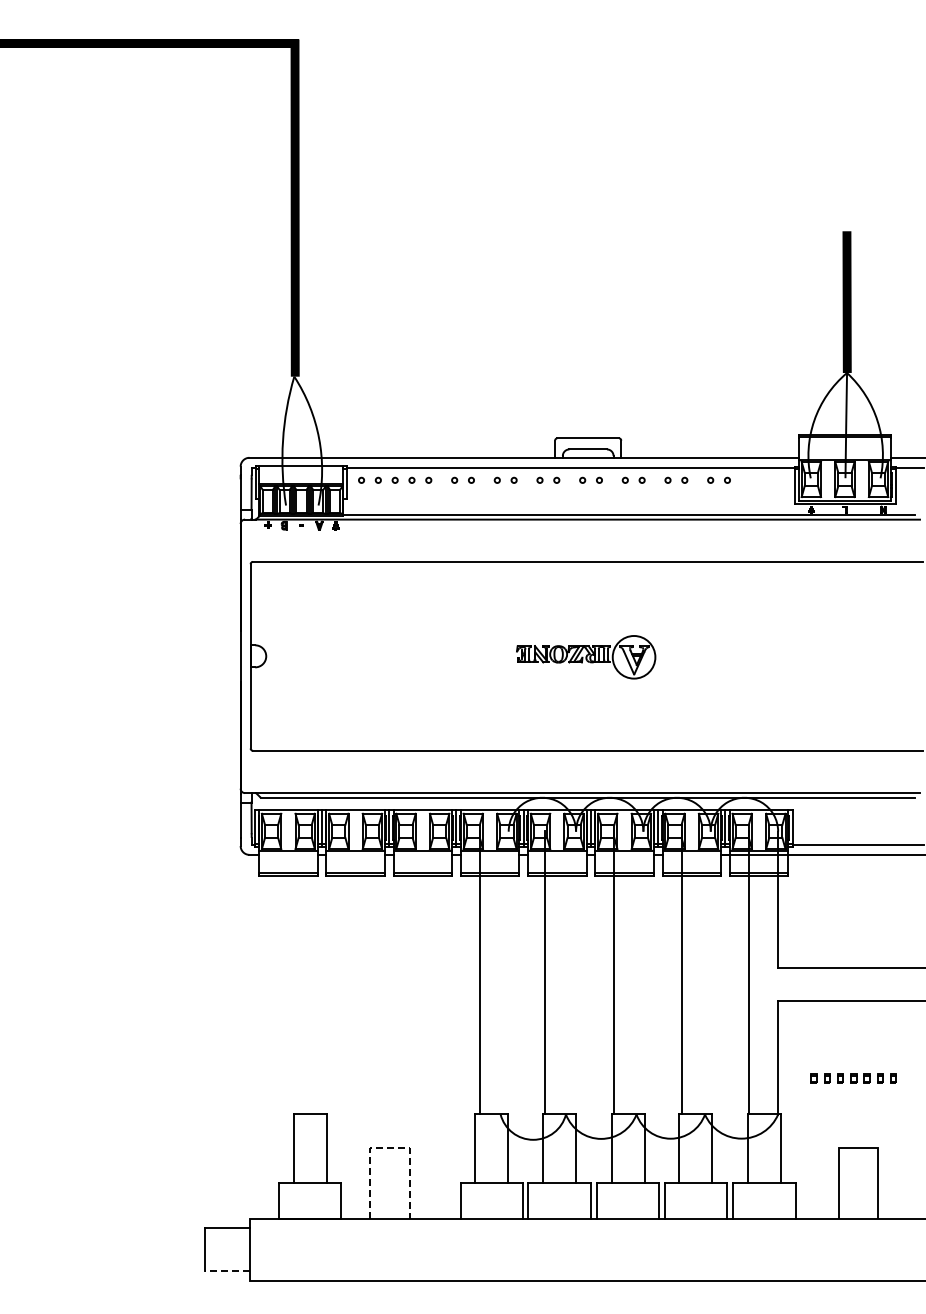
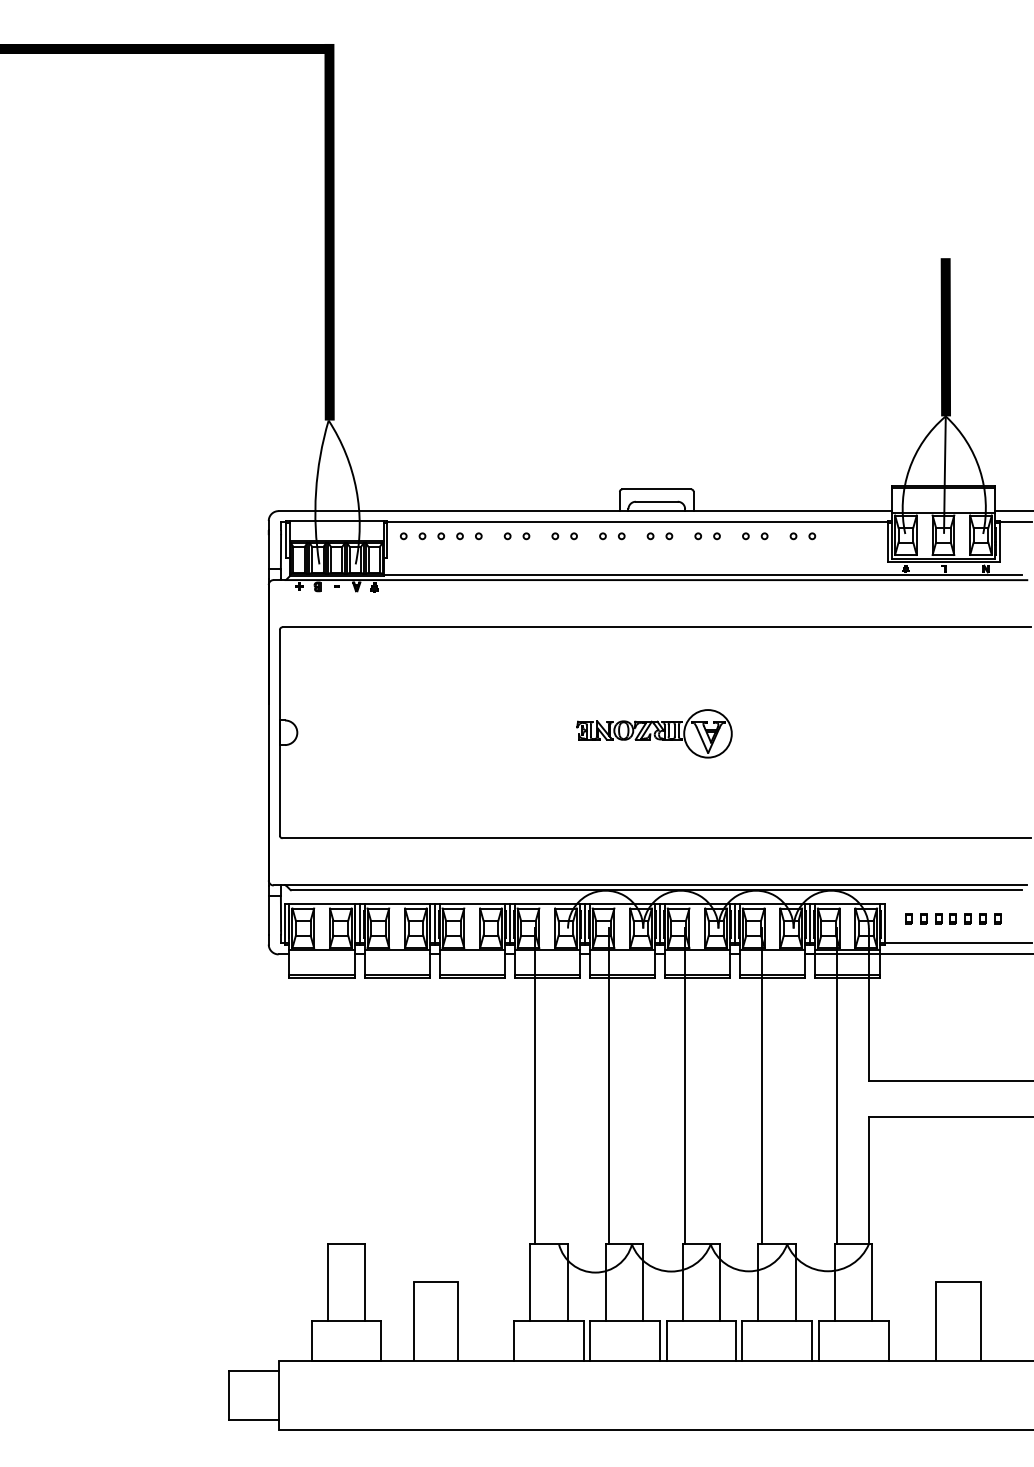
part: (853, 1078) -> (952, 918), moved
line: (390, 1147) -> (436, 1281), dashed -> solid
line: (227, 1271) -> (254, 1419), dashed -> solid

